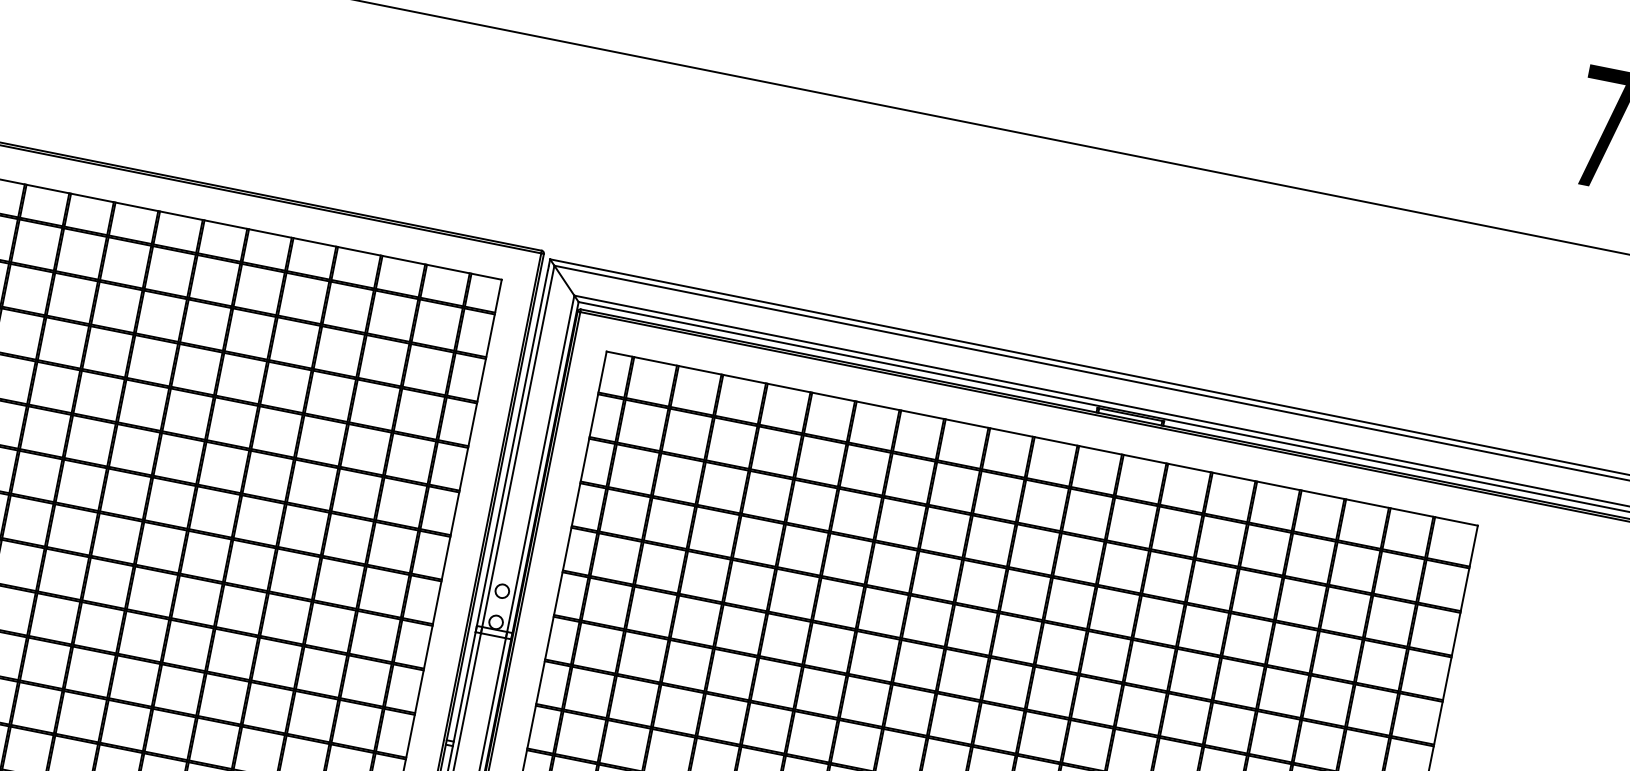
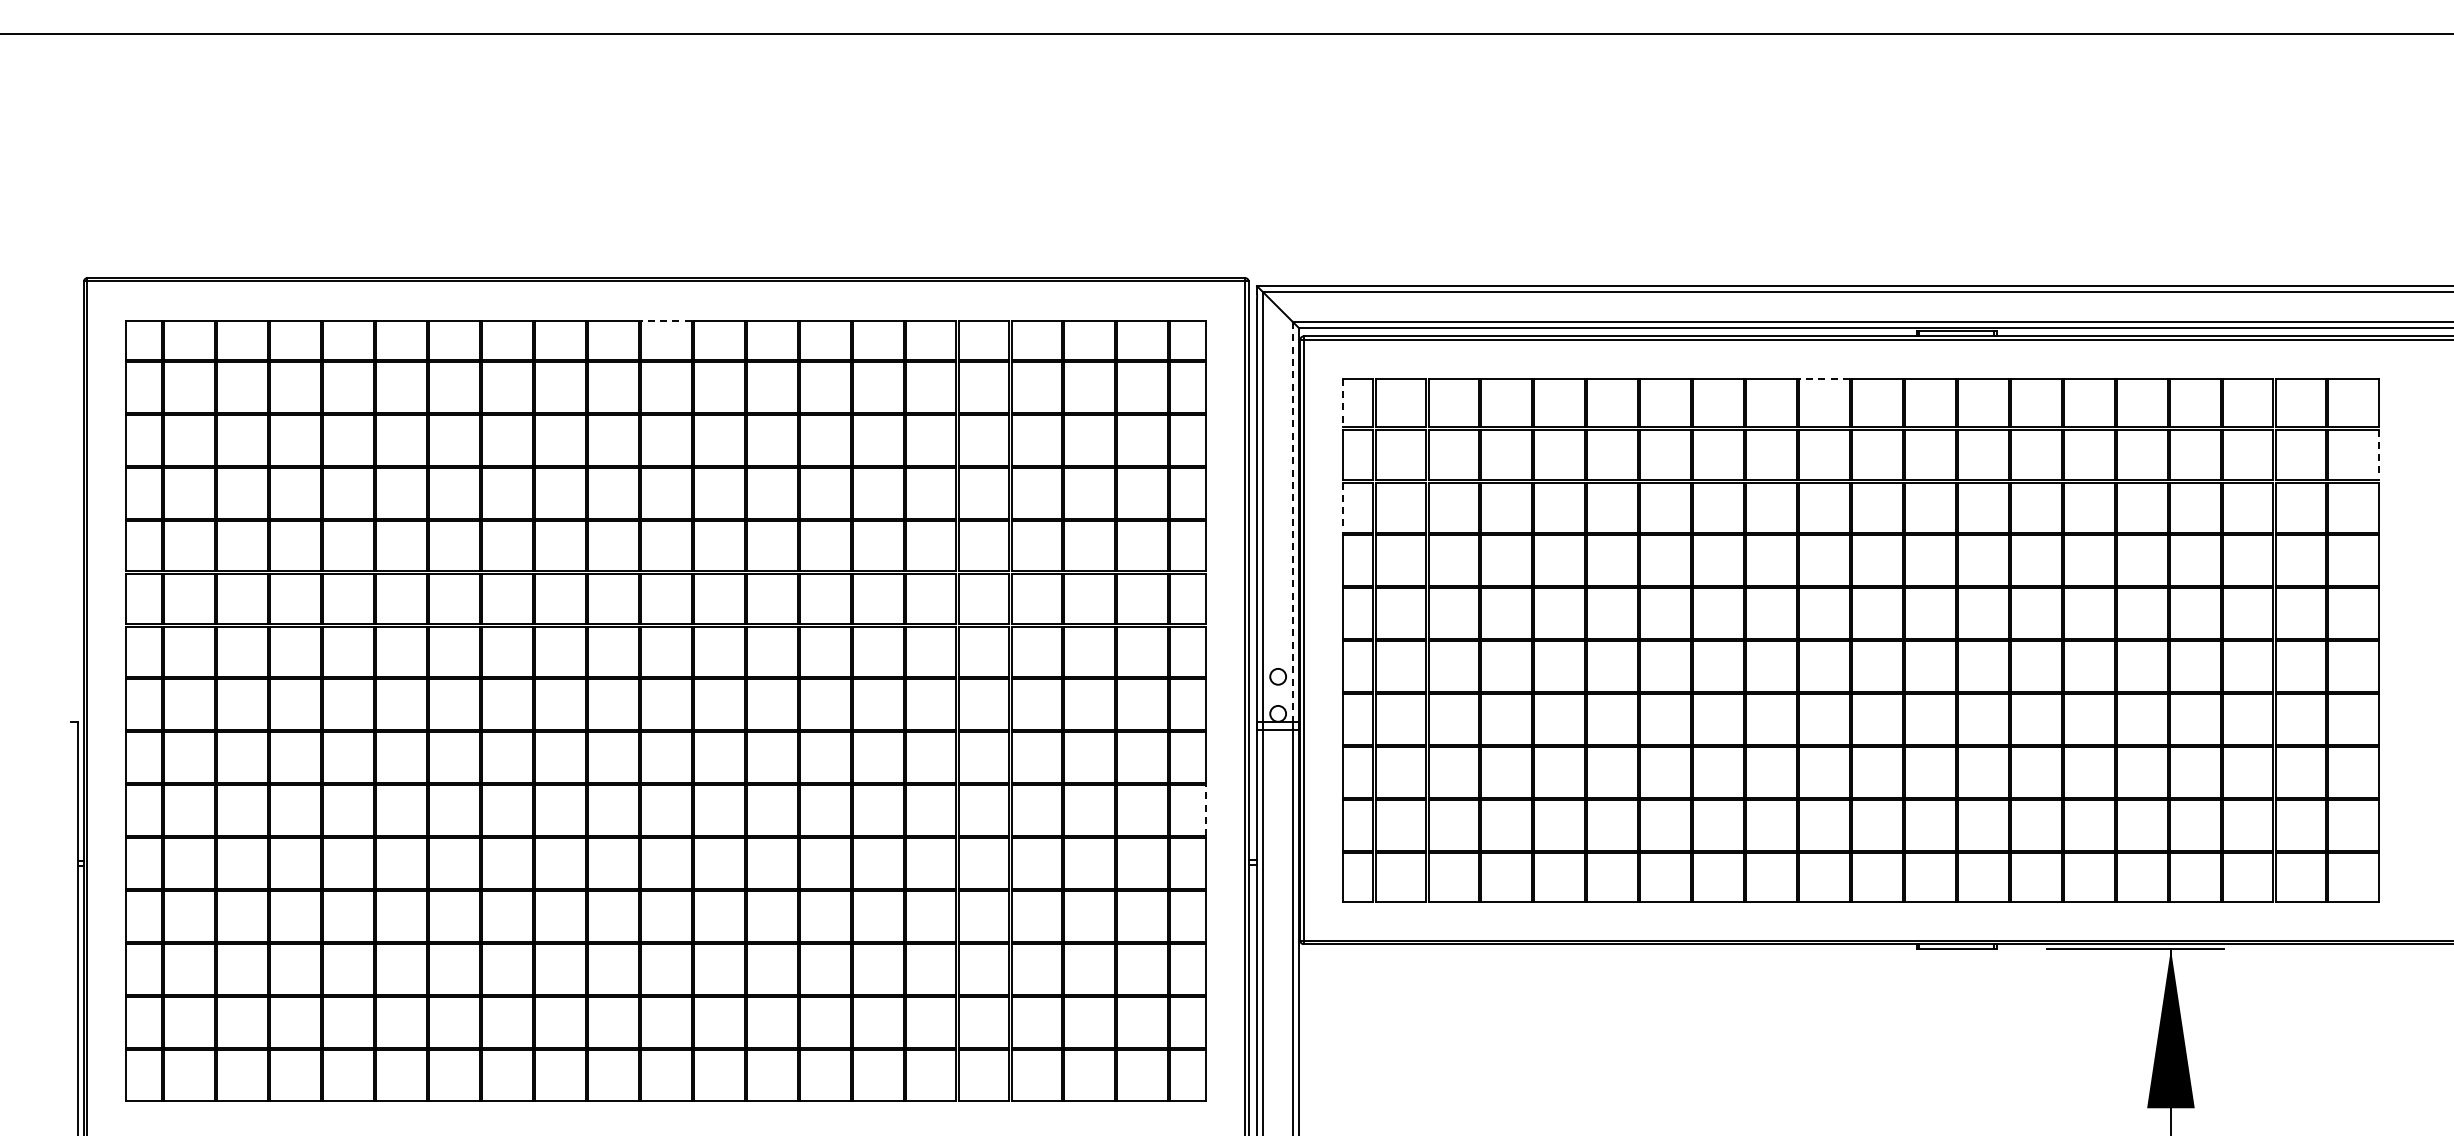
line: (47, 188) -> (665, 320), solid -> dashed
line: (602, 372) -> (1342, 403), solid -> dashed
line: (1011, 432) -> (1824, 378), solid -> dashed
line: (584, 460) -> (1342, 508), solid -> dashed
line: (540, 466) -> (1293, 525), solid -> dashed
line: (1465, 590) -> (2379, 455), solid -> dashed
line: (419, 691) -> (1206, 810), solid -> dashed

